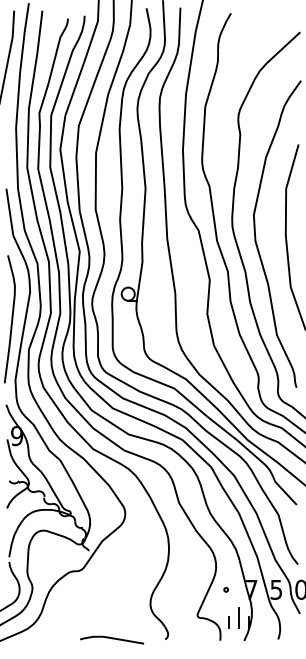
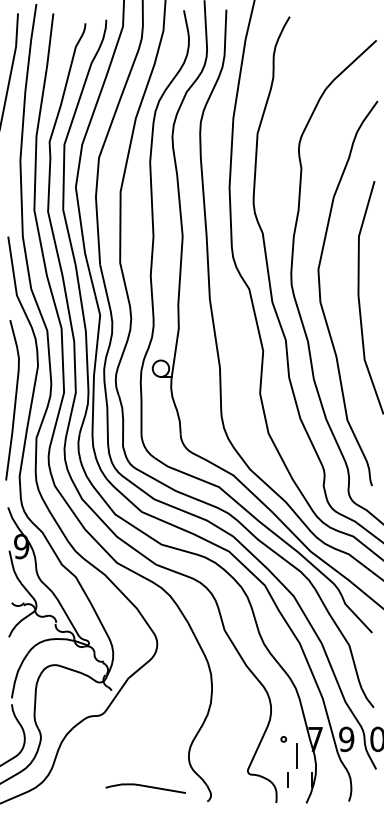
text: (276, 589) -> (346, 738), 5 -> 9
line: (238, 617) -> (296, 755), moved
curve: (112, 639) -> (146, 787), moved

